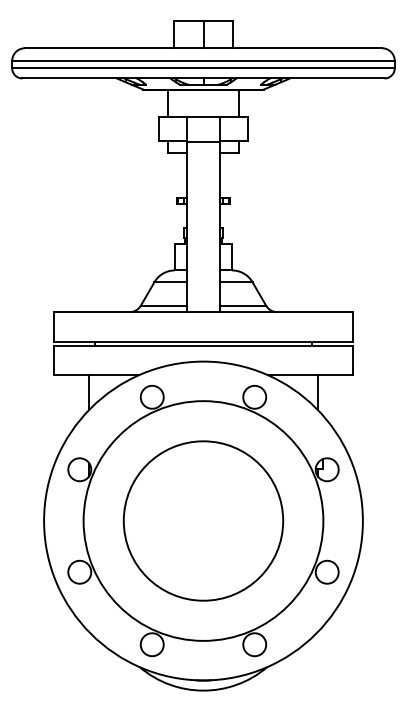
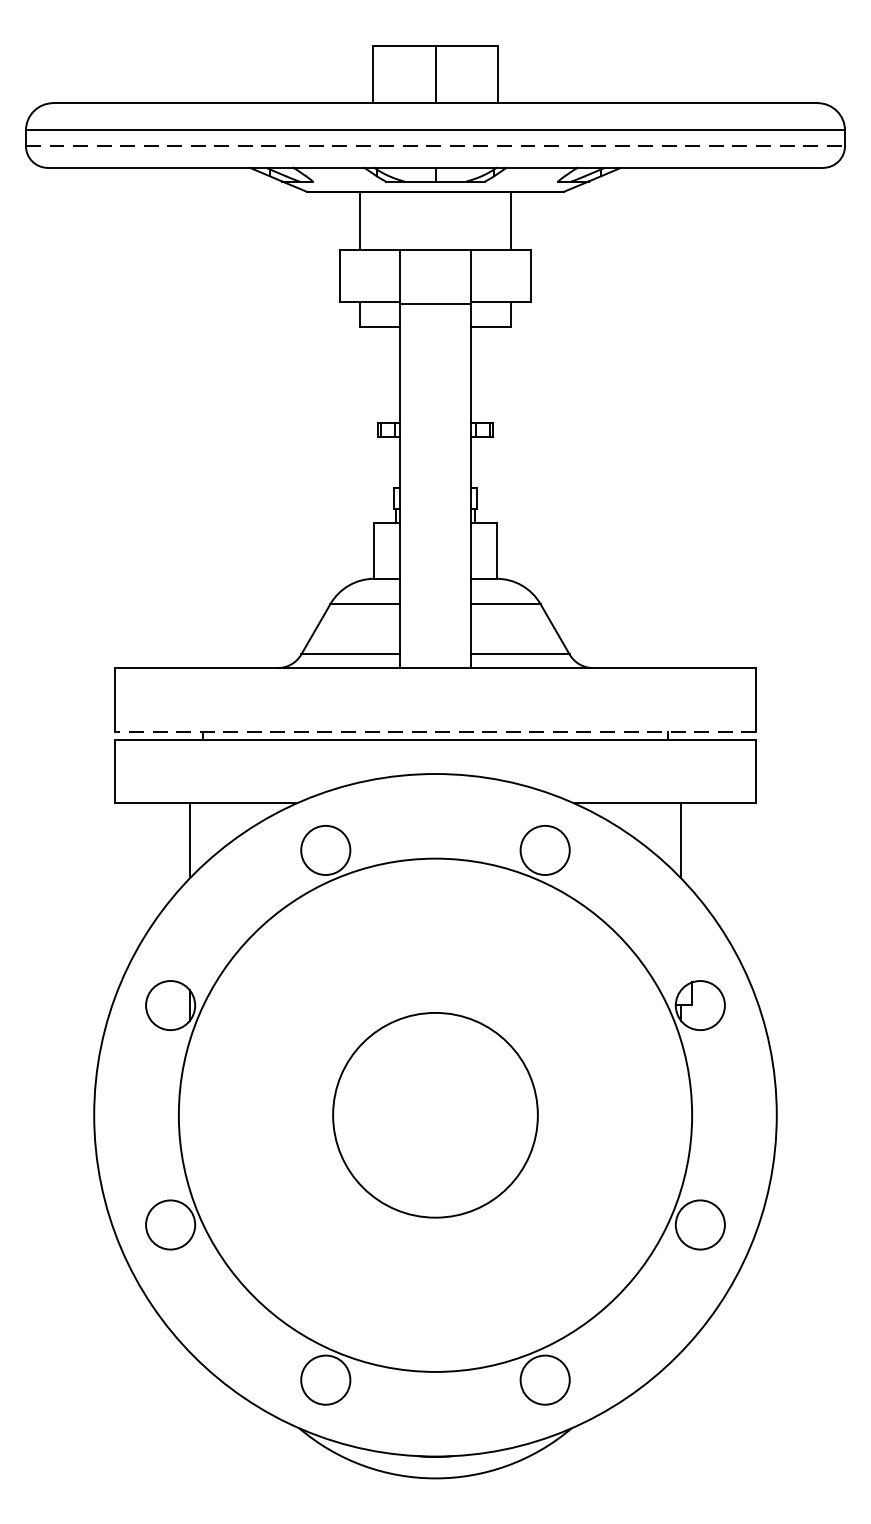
line: (203, 68) -> (435, 146), solid -> dashed
line: (203, 341) -> (435, 730), solid -> dashed
circle: (203, 520) -> (435, 1114), size x0.6

